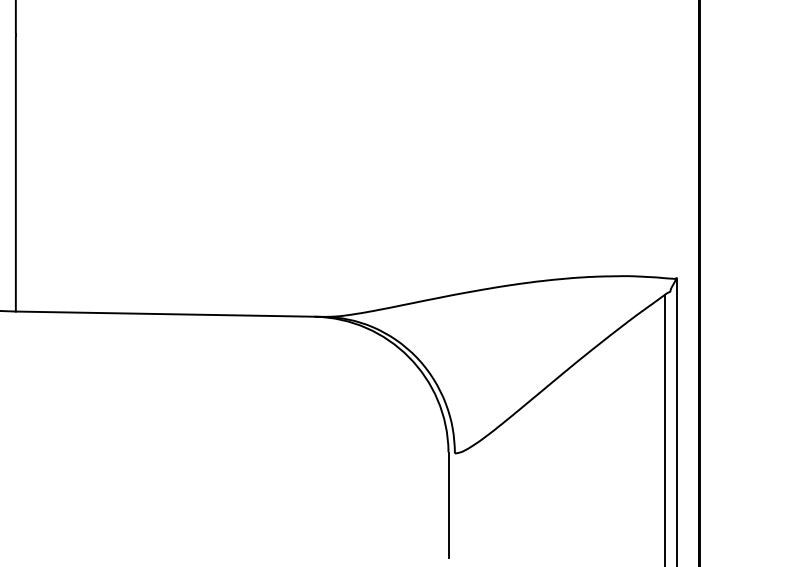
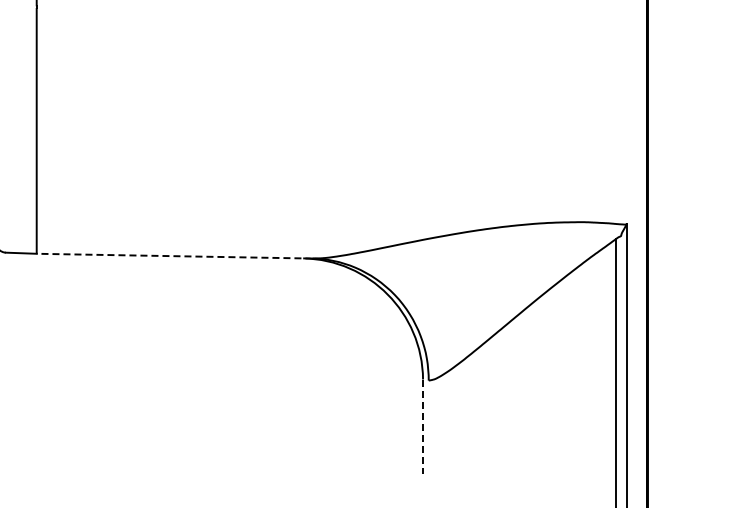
line: (170, 314) -> (174, 256), solid -> dashed
line: (449, 506) -> (423, 427), solid -> dashed

